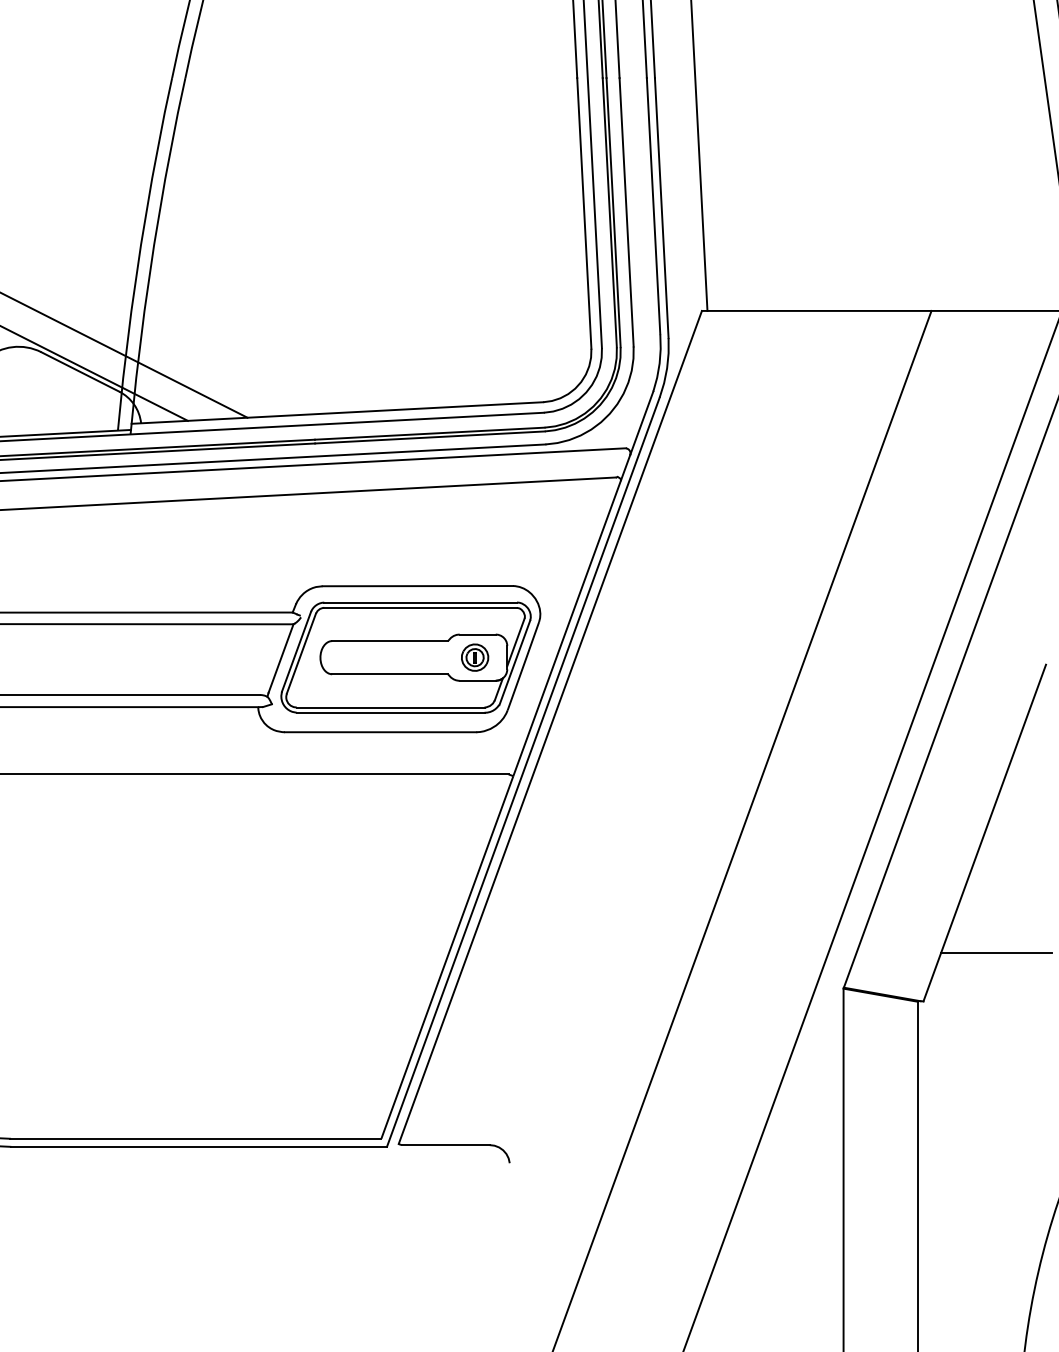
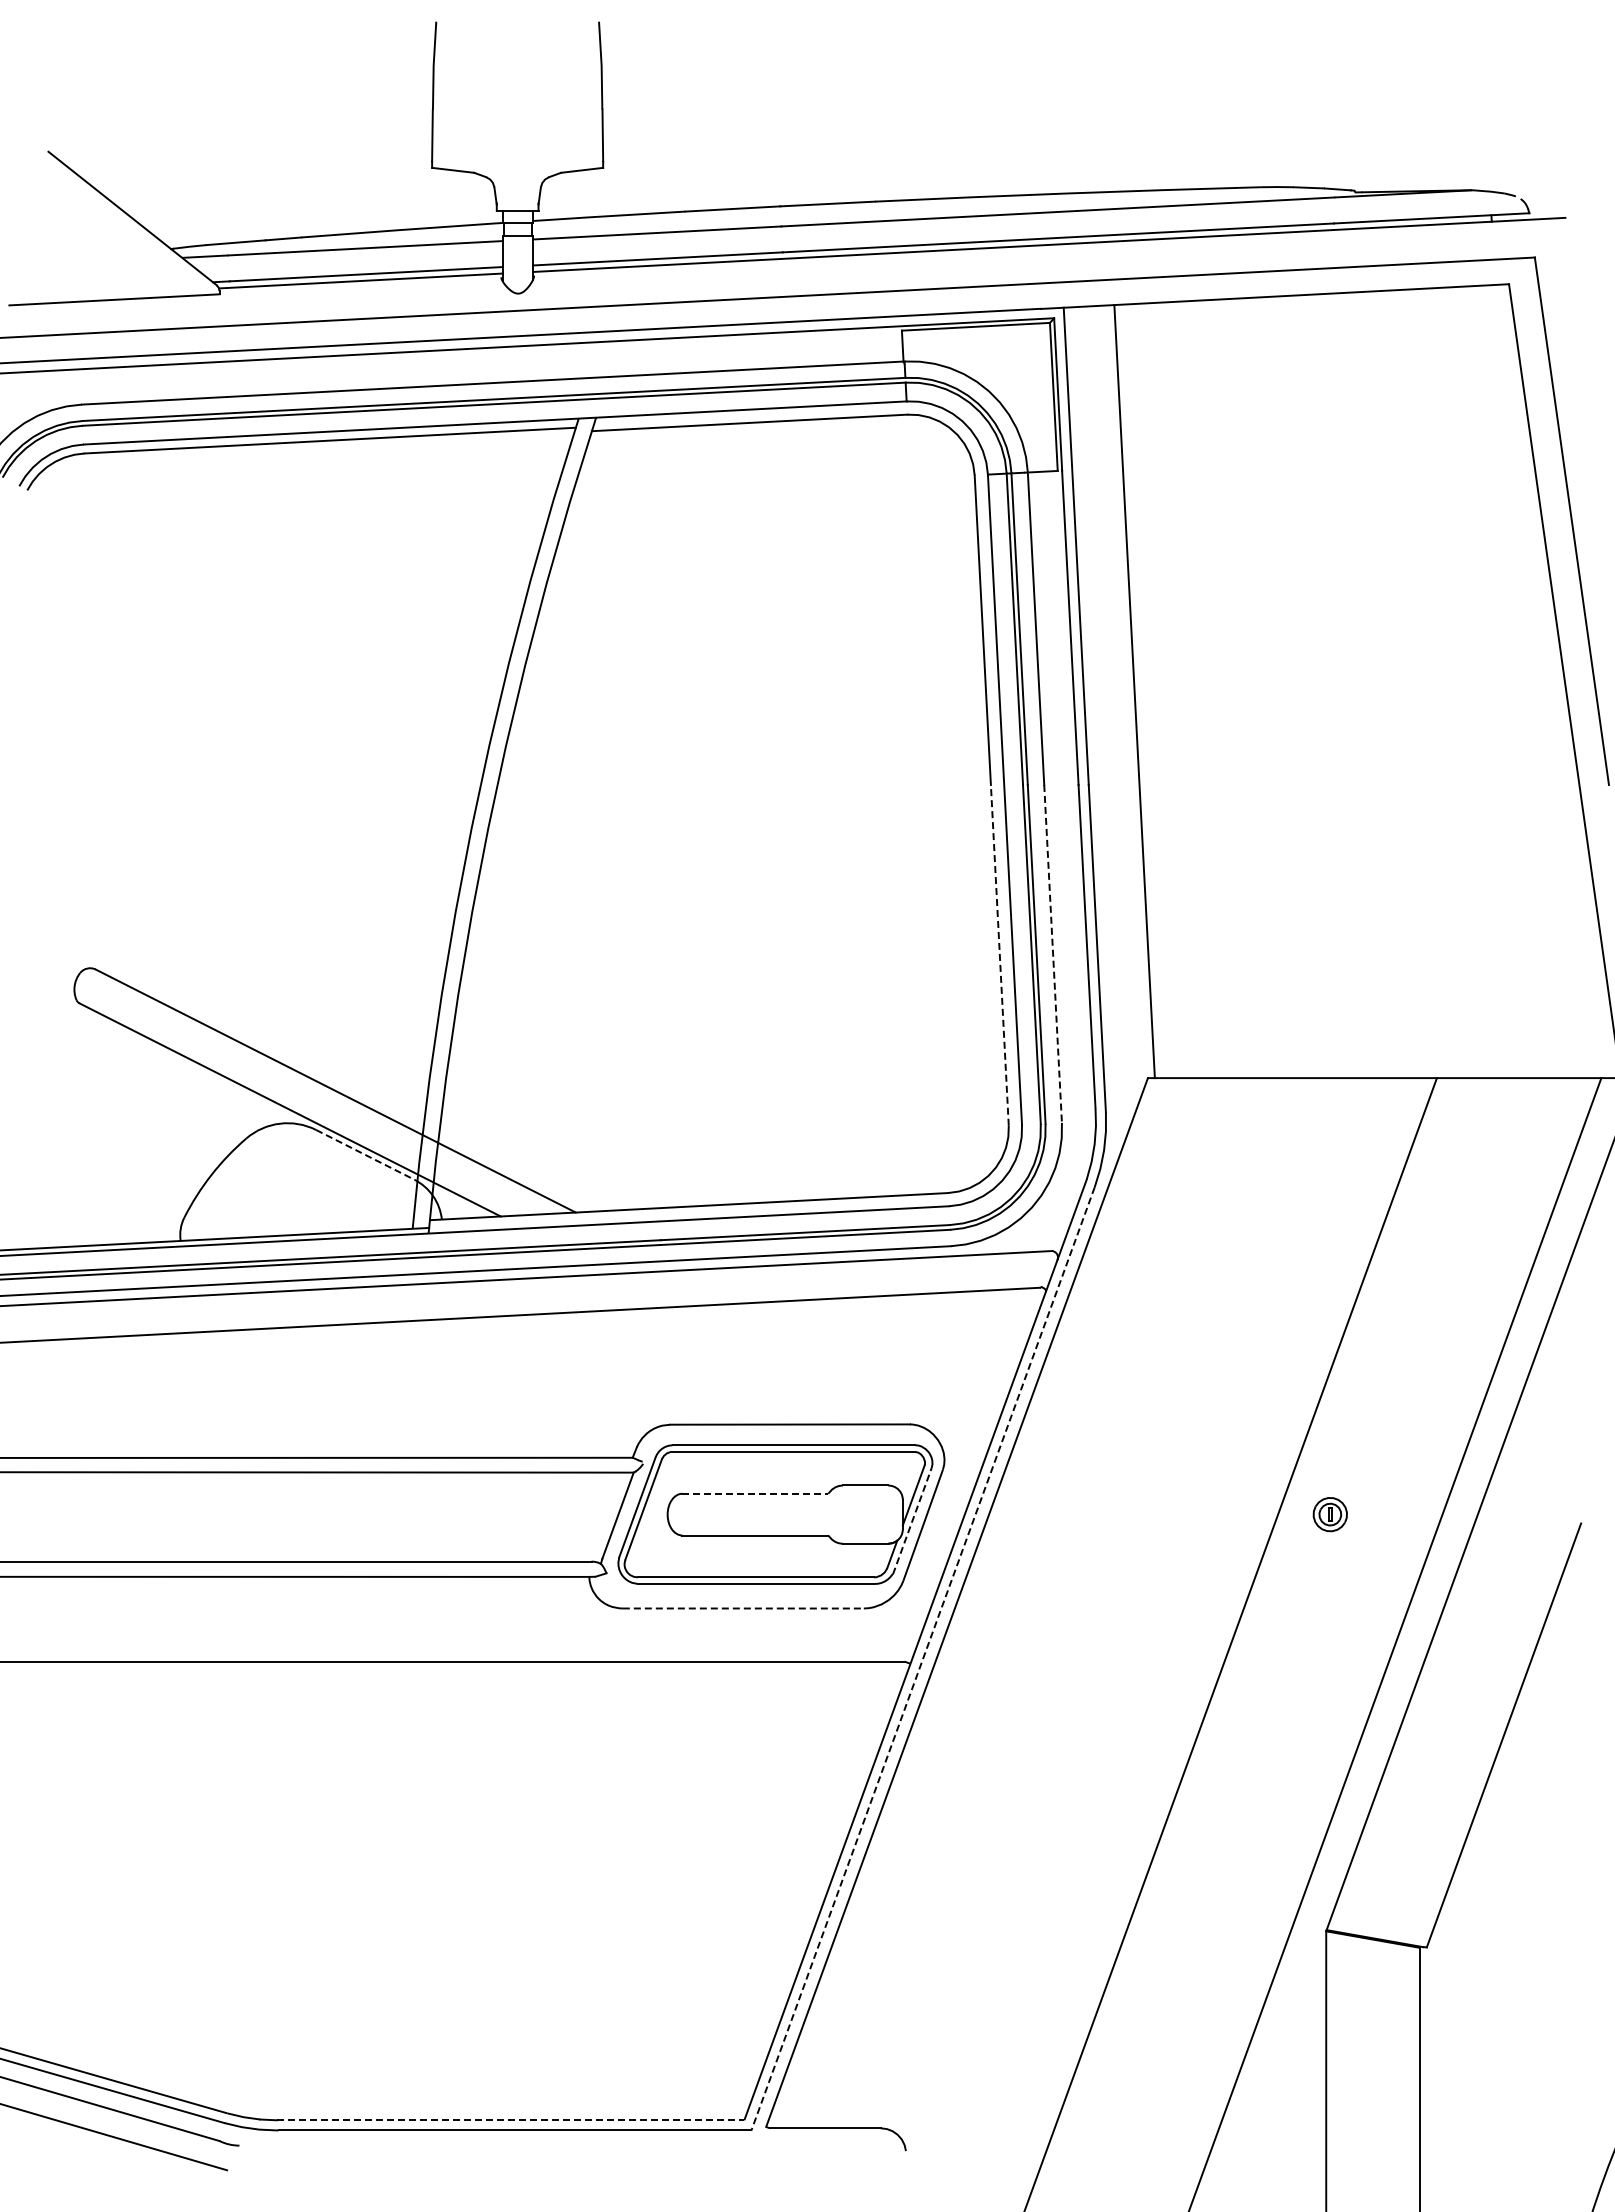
line: (626, 212) -> (1053, 954), solid -> dashed
line: (584, 213) -> (999, 955), solid -> dashed
line: (80, 371) -> (365, 1154), solid -> dashed
line: (390, 640) -> (755, 1493), solid -> dashed
part: (474, 657) -> (1329, 1514), moved
line: (514, 663) -> (912, 1521), solid -> dashed
line: (380, 732) -> (743, 1608), solid -> dashed
line: (523, 771) -> (923, 1658), solid -> dashed
line: (996, 952) -> (1518, 1885), removed
line: (195, 1138) -> (510, 2120), solid -> dashed

